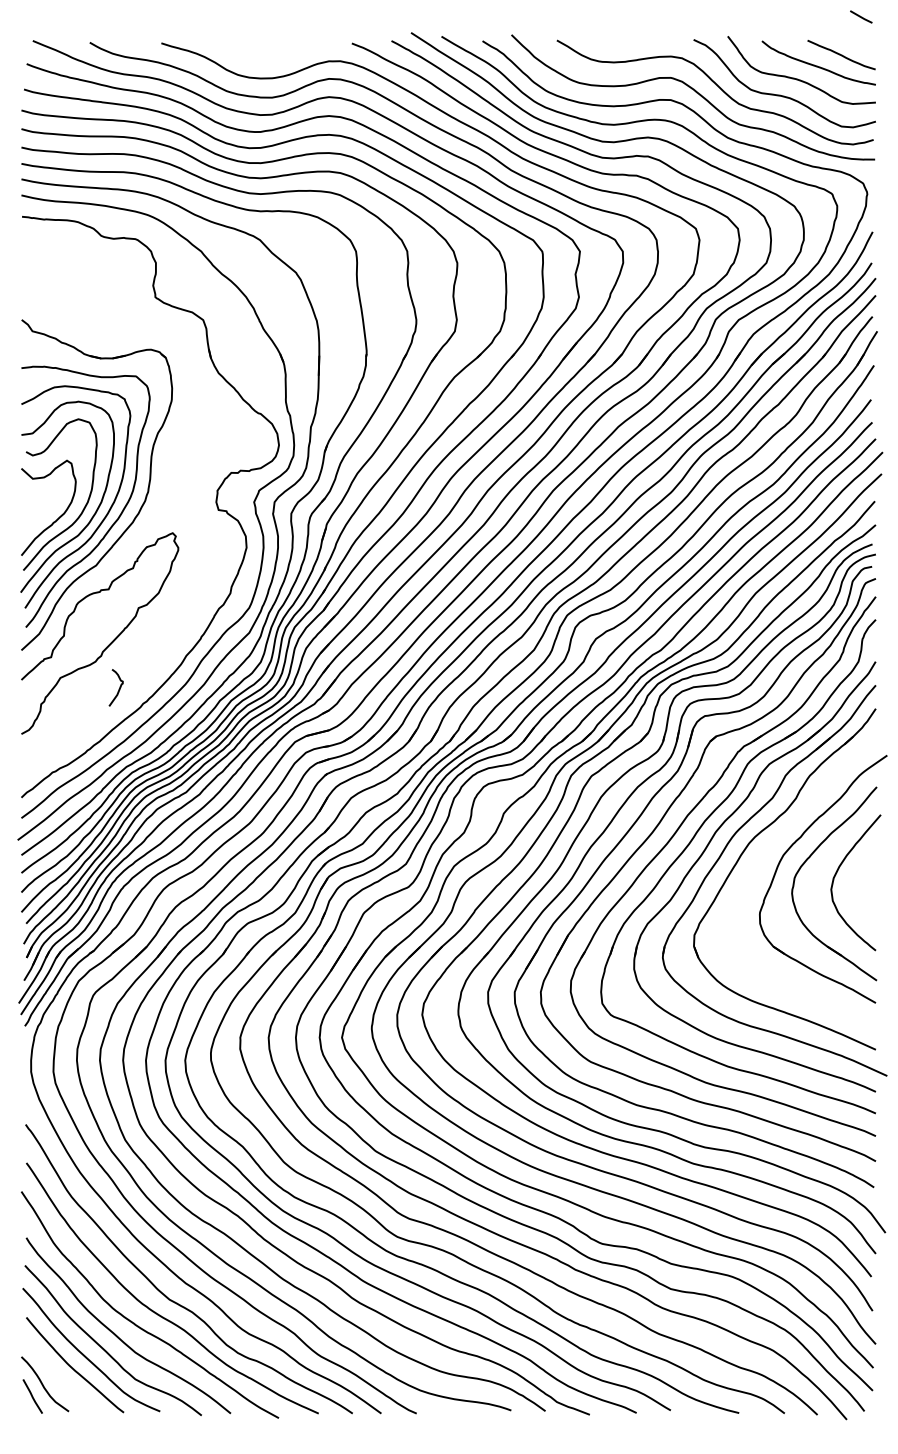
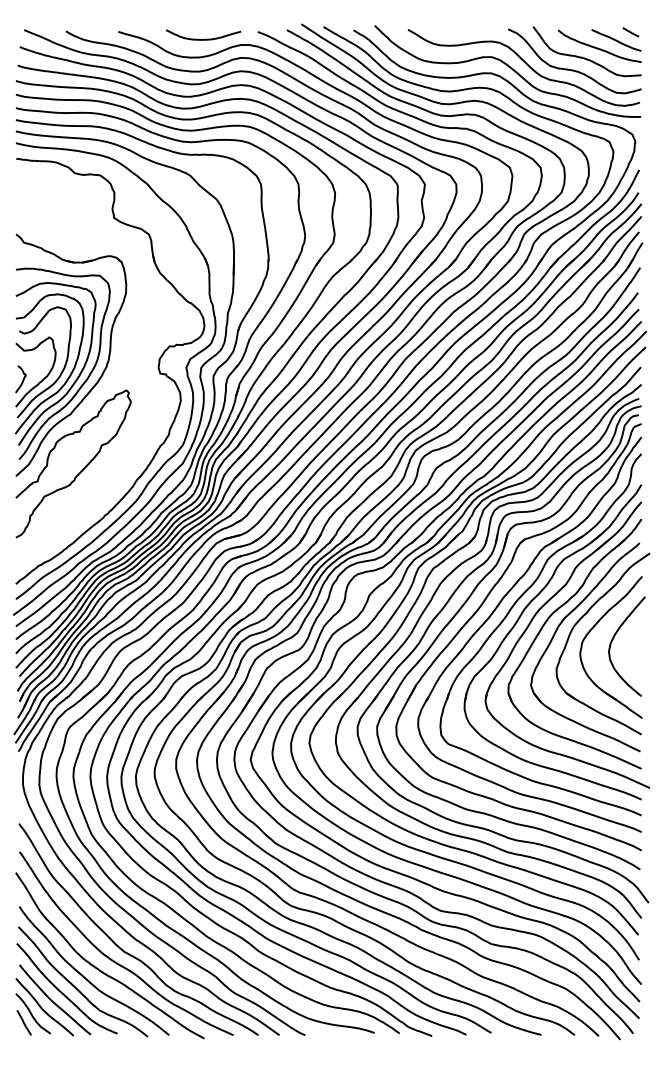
line: (861, 16) -> (631, 31), moved
curve: (277, 53) -> (203, 39), added
curve: (118, 689) -> (22, 380), moved
part: (759, 863) -> (556, 632), added
curve: (57, 1376) -> (42, 1008), added

